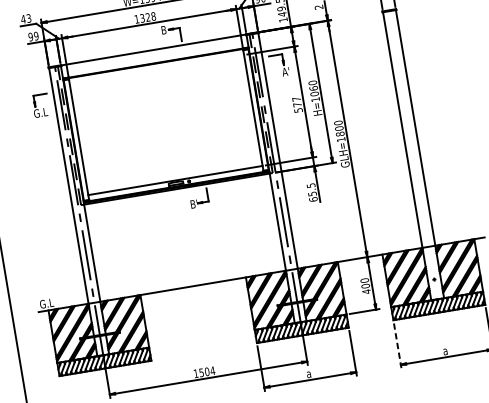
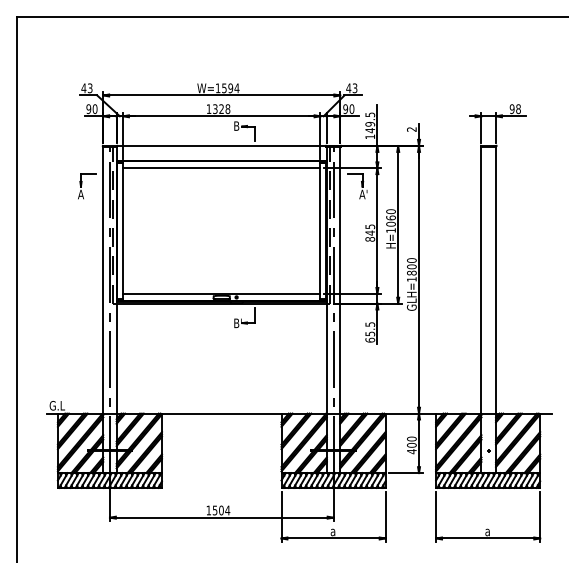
text: (35, 35) -> (94, 108), 99 -> 90
line: (156, 69) -> (221, 168), added
text: (297, 104) -> (370, 232), 577 -> 845
text: (40, 112) -> (85, 194), G.L -> A
line: (398, 346) -> (436, 517), dashed -> solid

